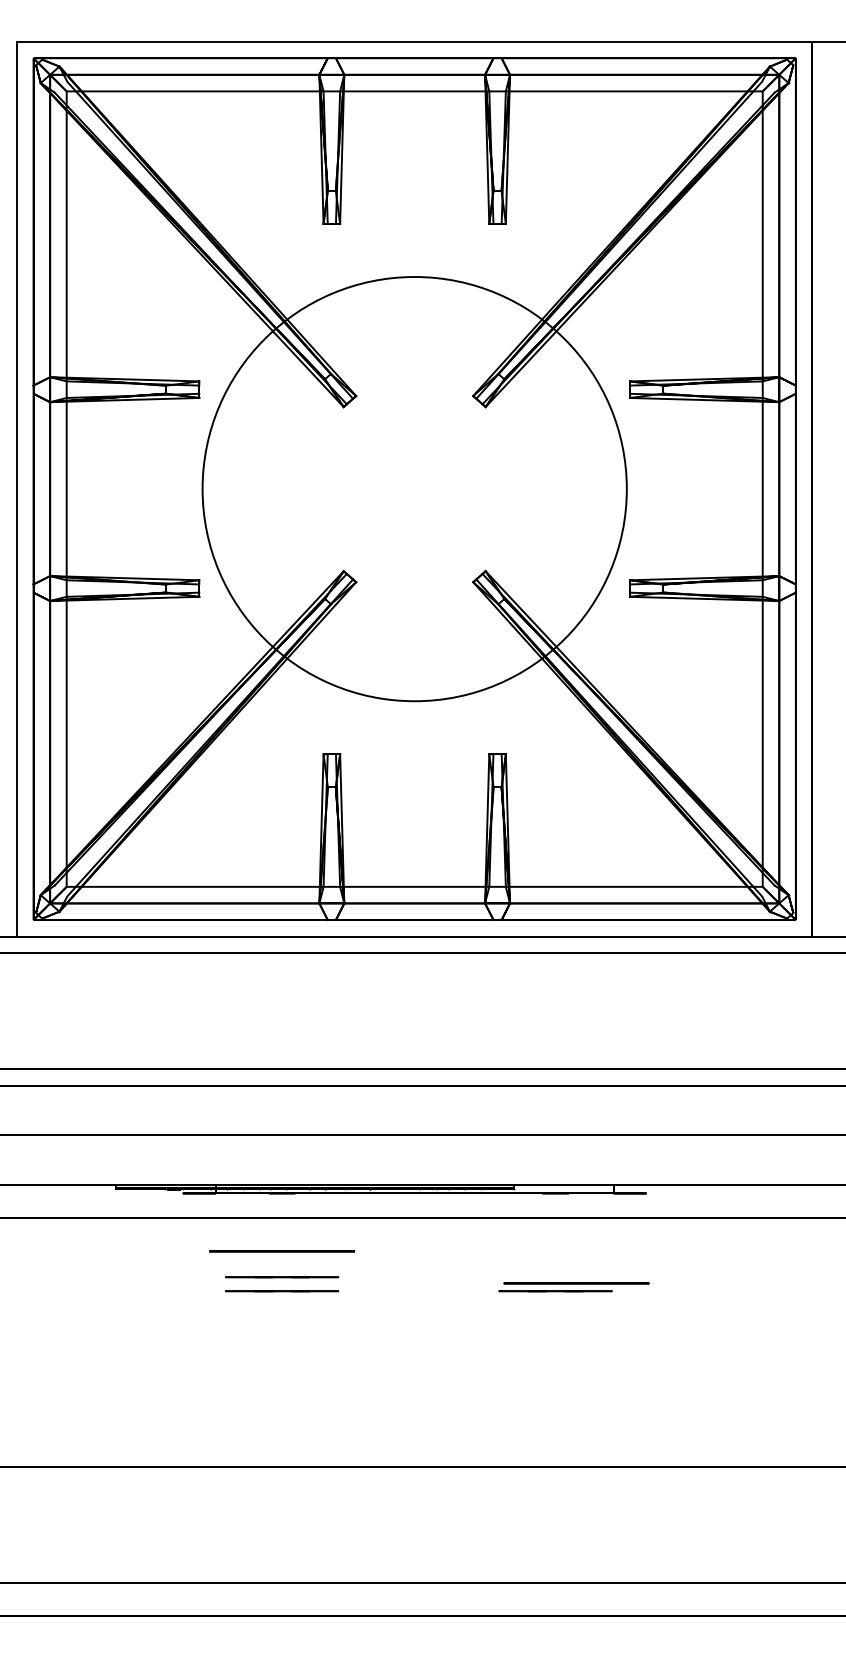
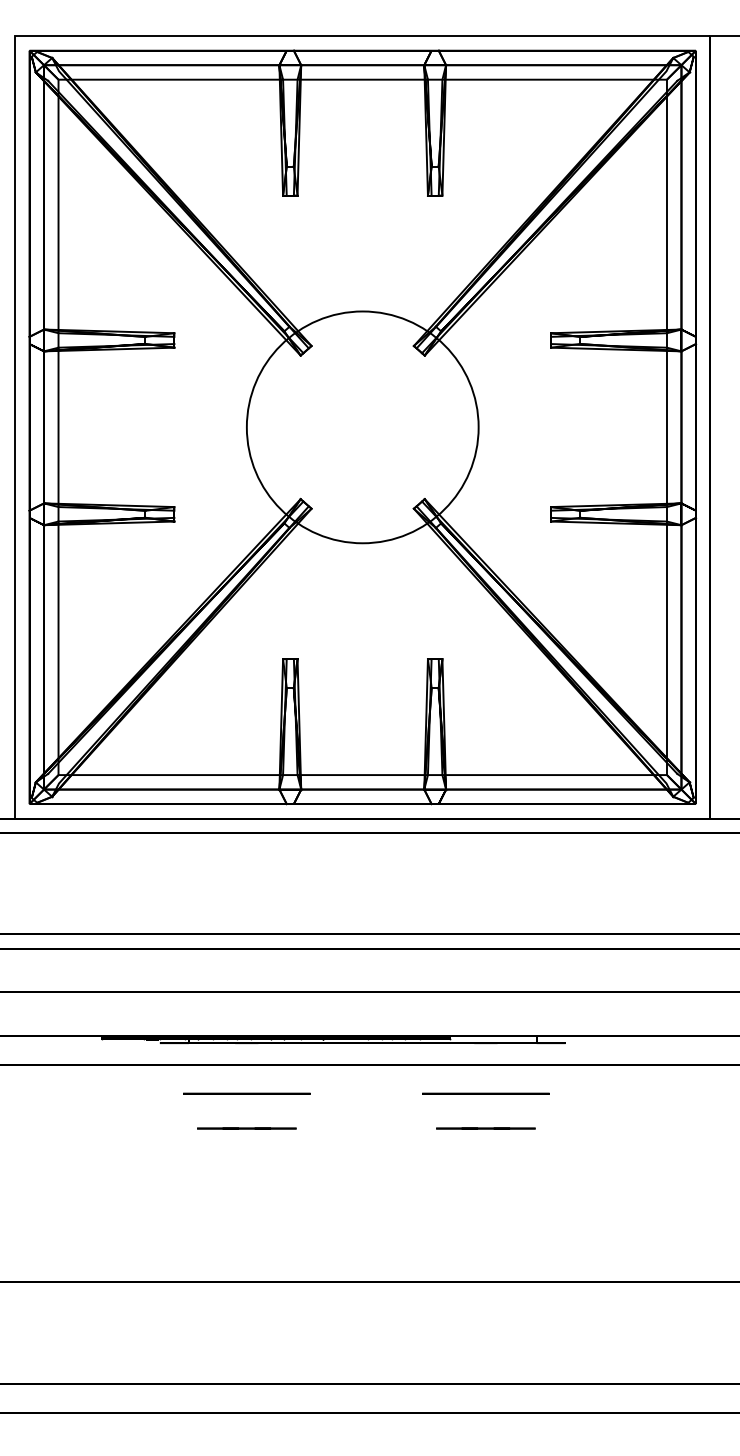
circle: (414, 488) -> (362, 426), size x0.62
line: (282, 1277) -> (247, 1116), removed
circle: (576, 1283) -> (485, 1093), moved

